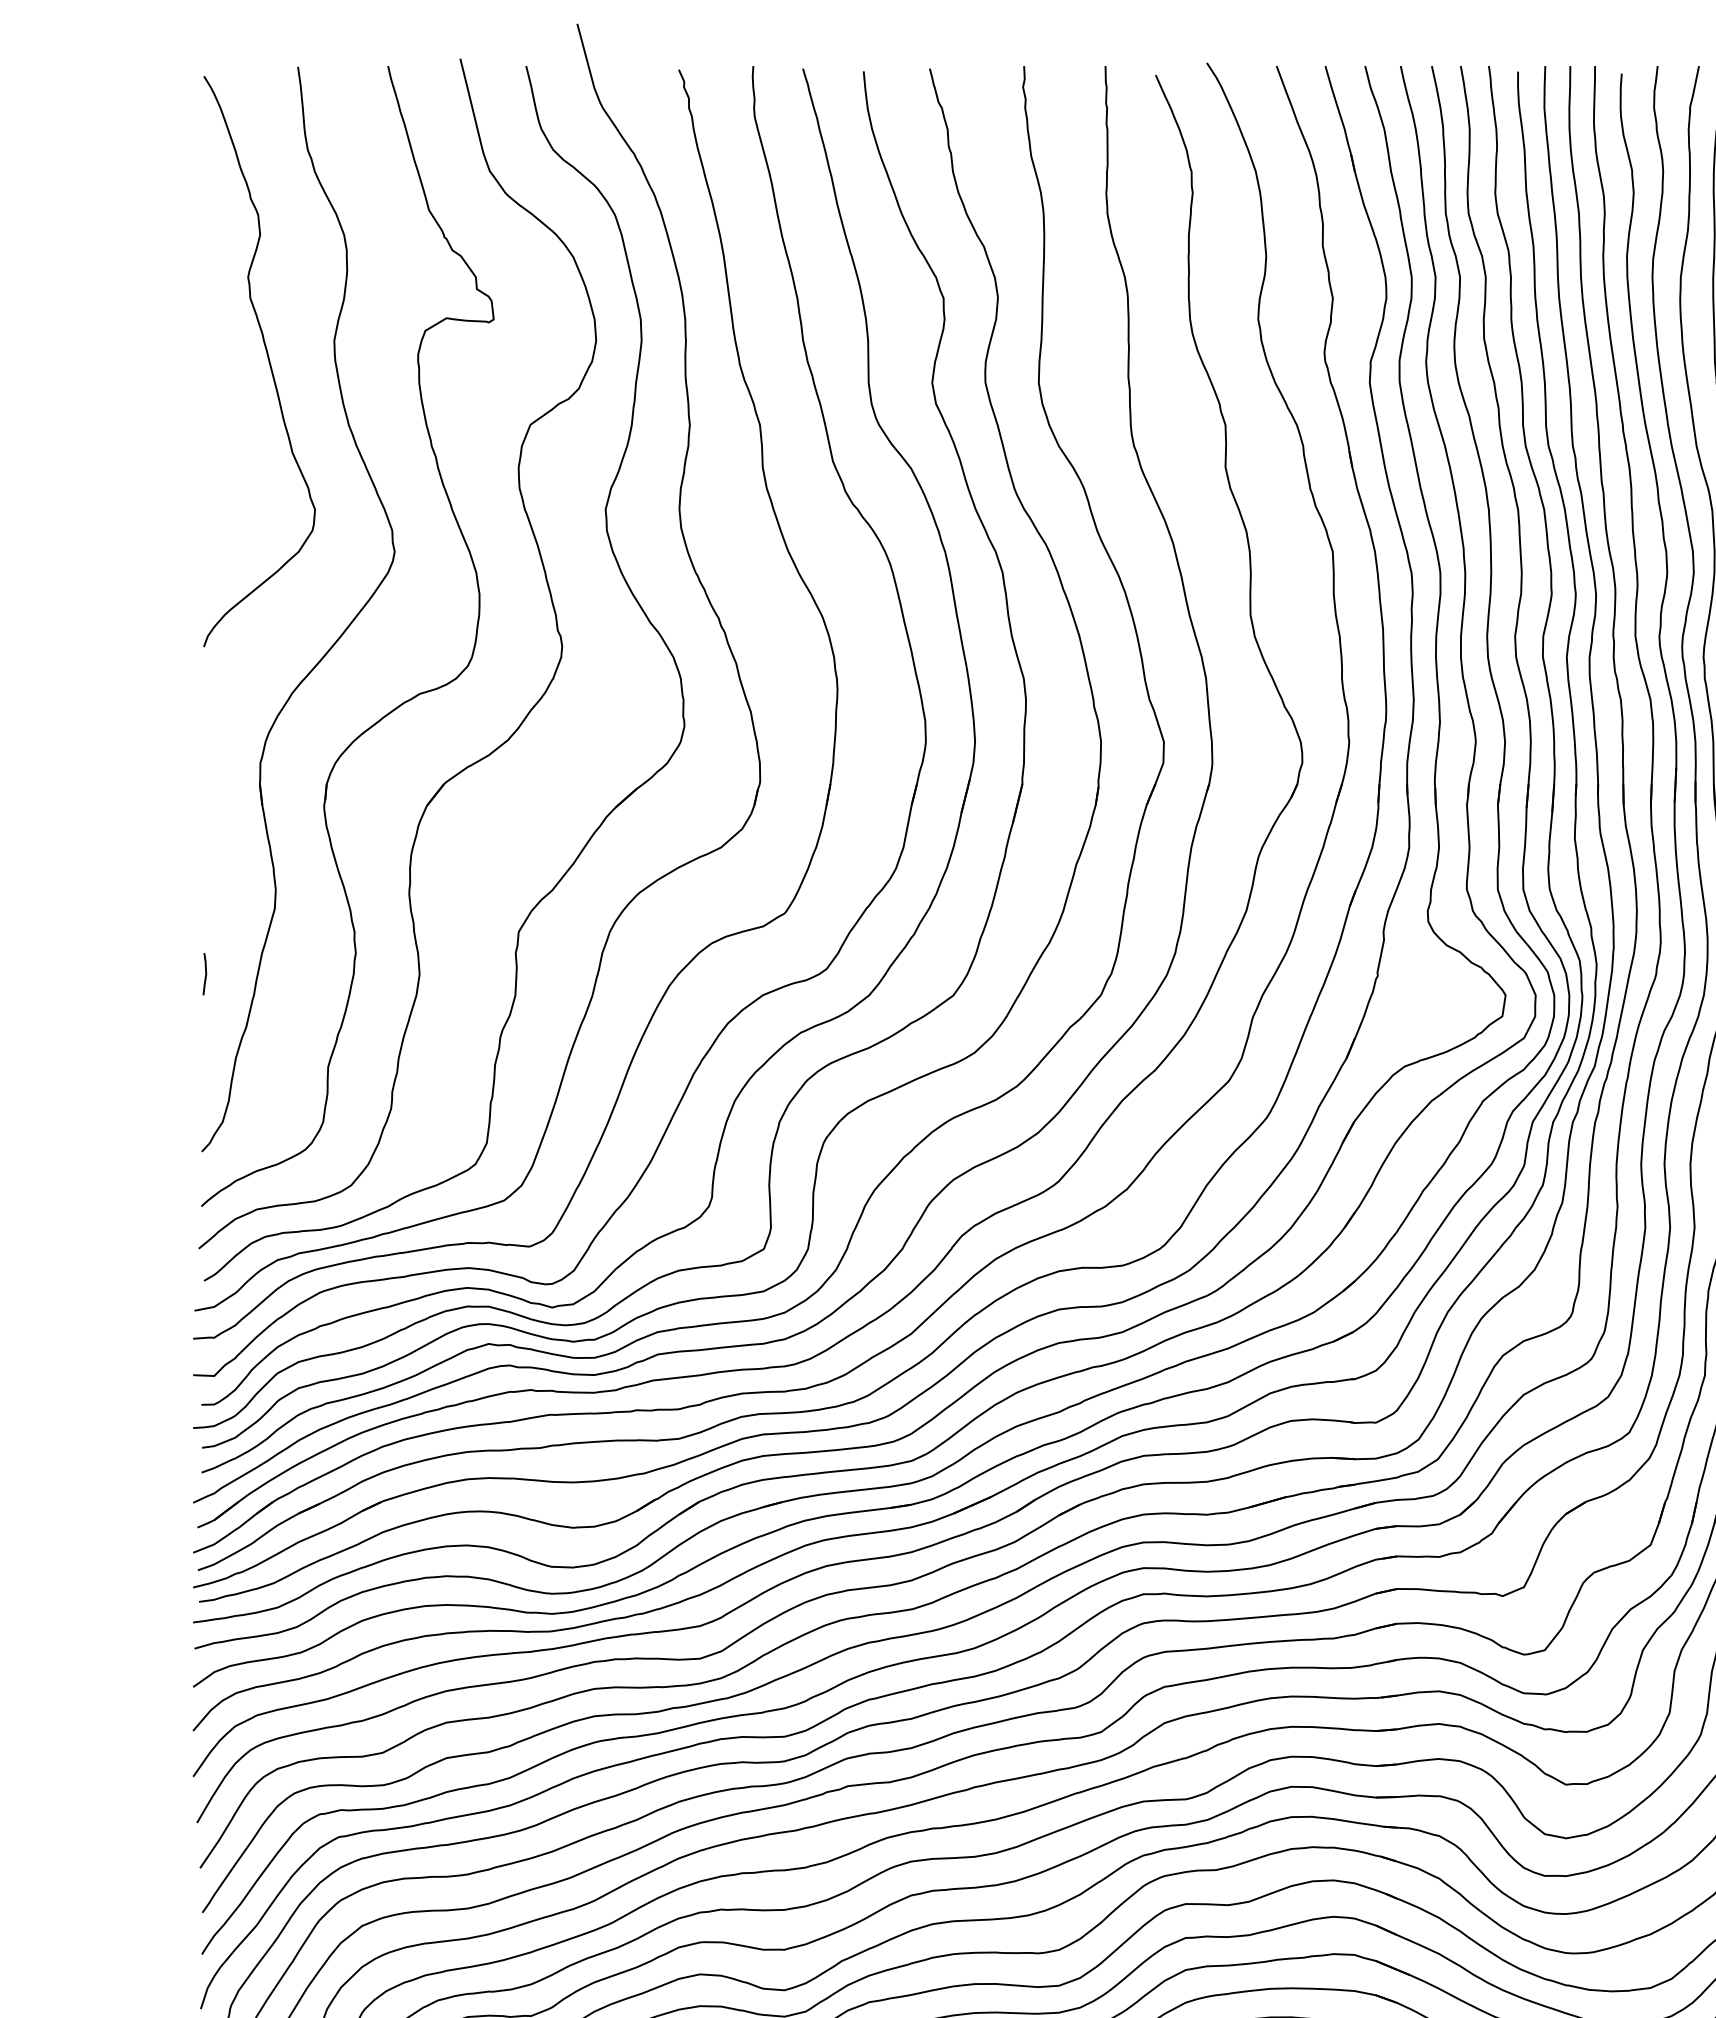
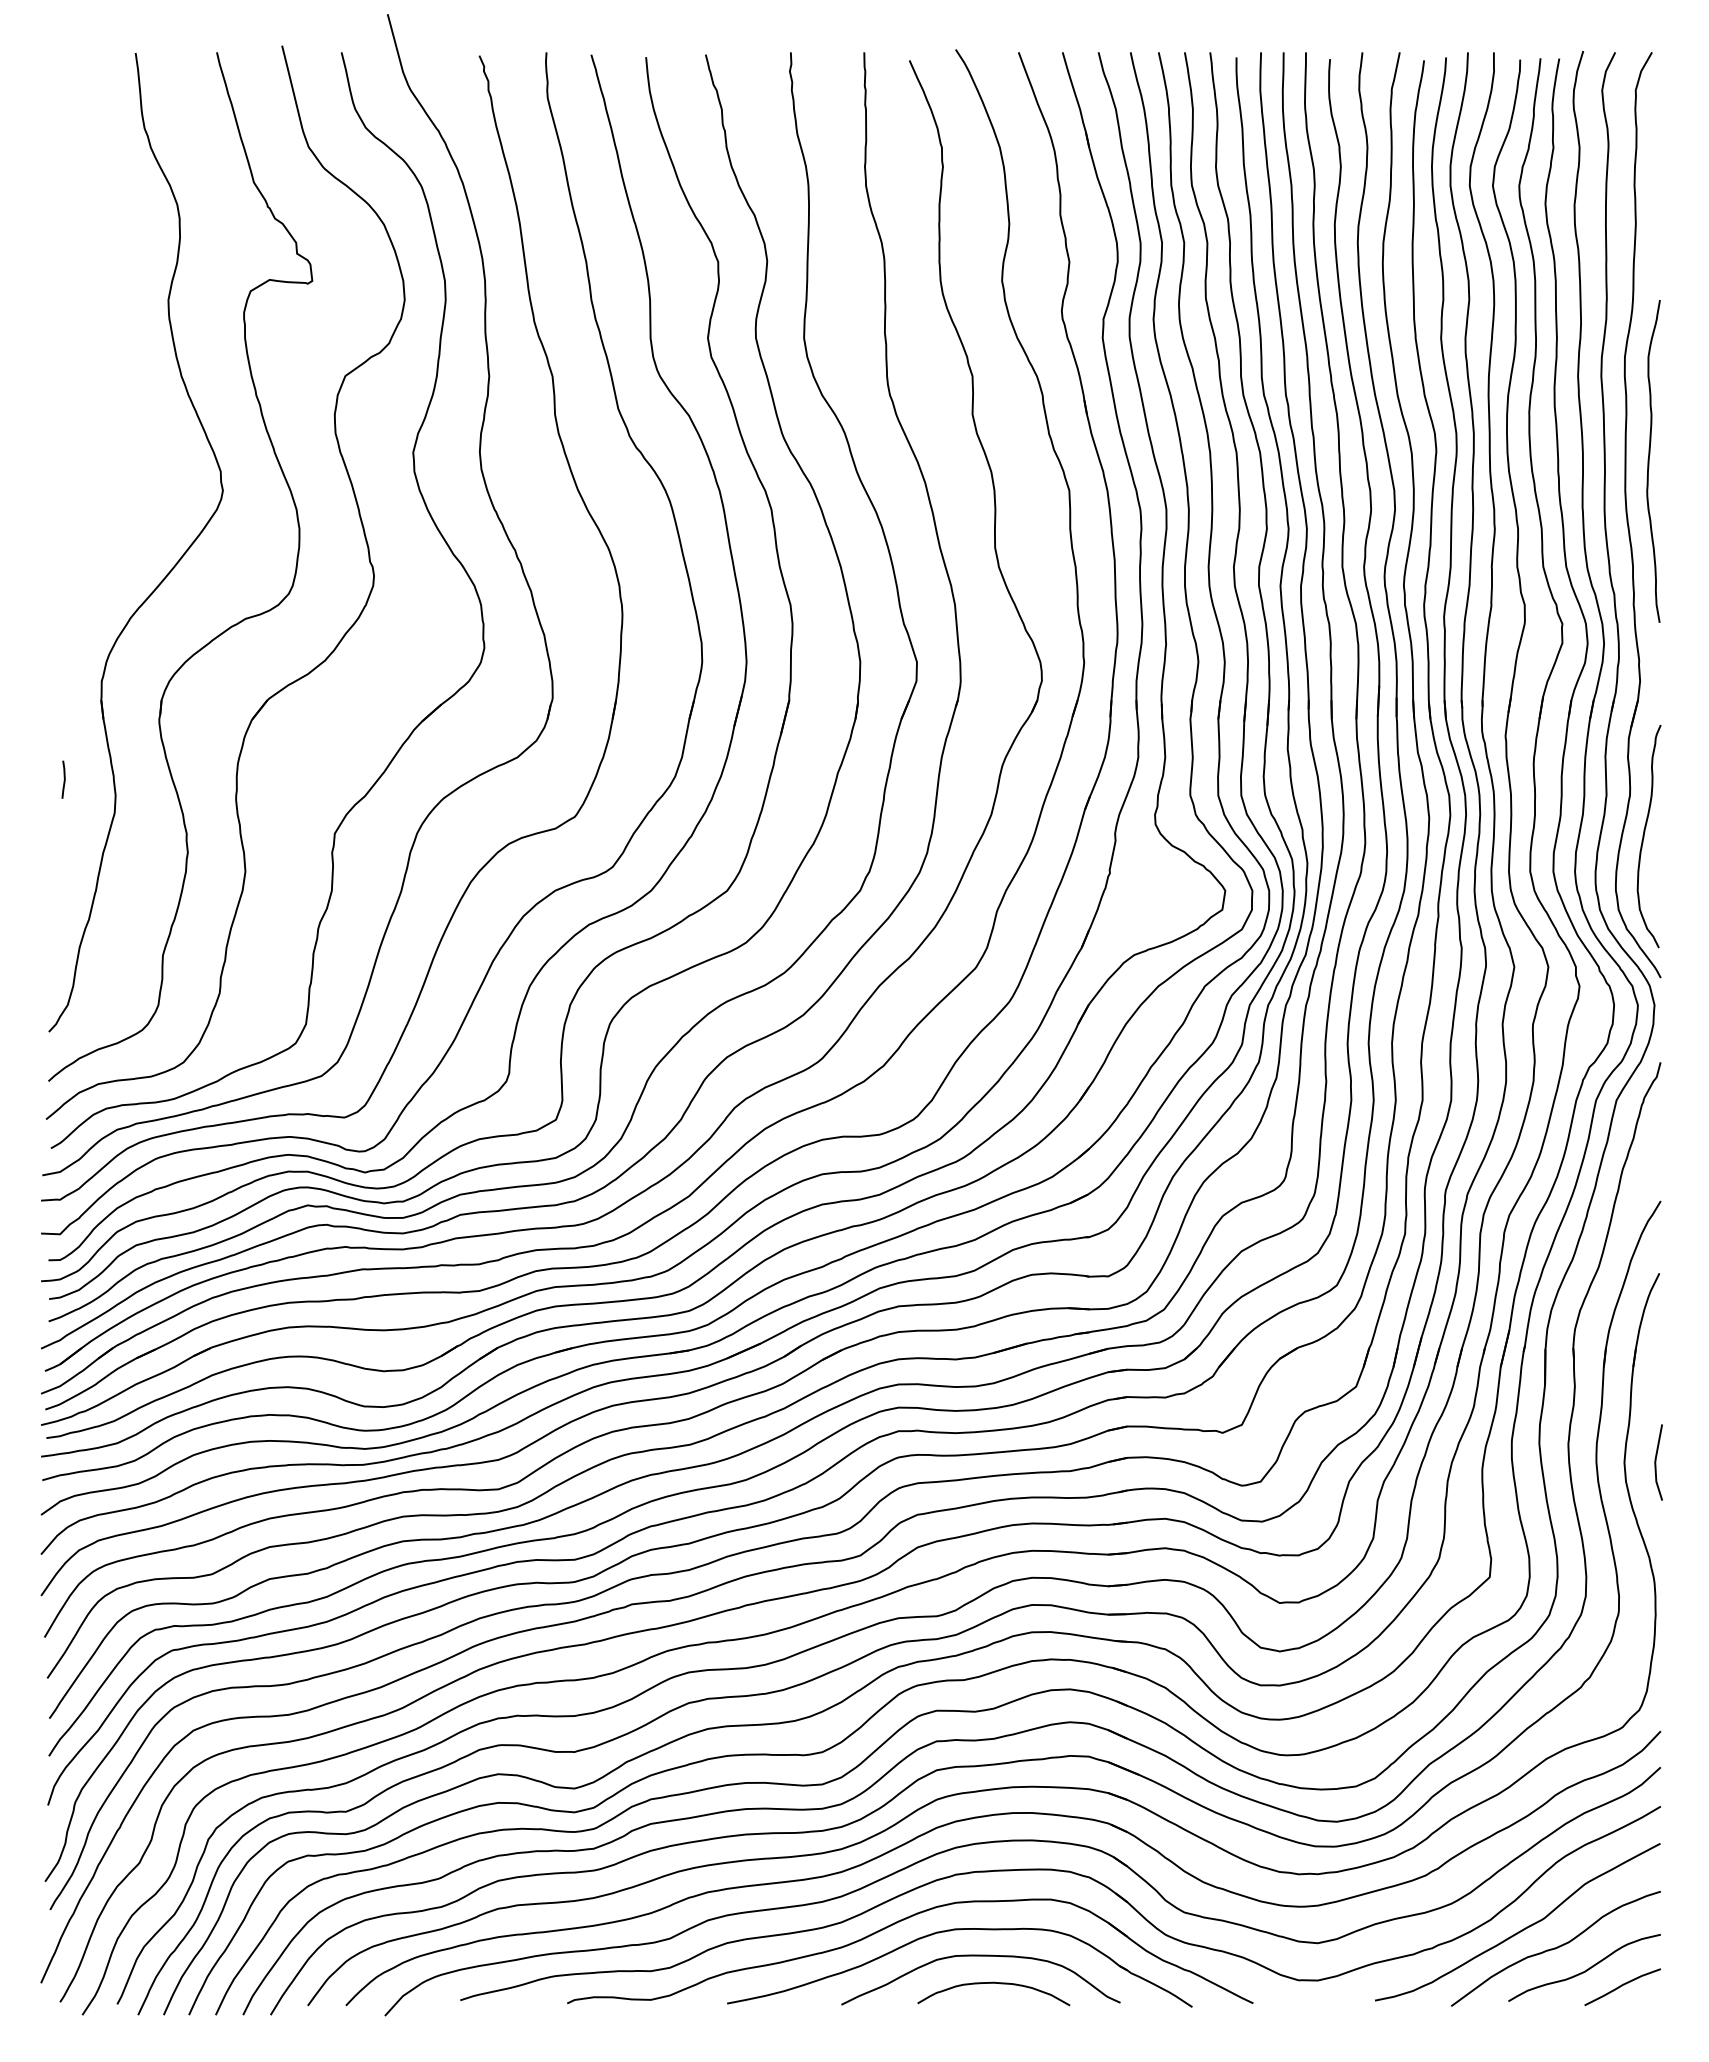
curve: (267, 361) -> (108, 318), removed
line: (204, 972) -> (63, 778), moved

